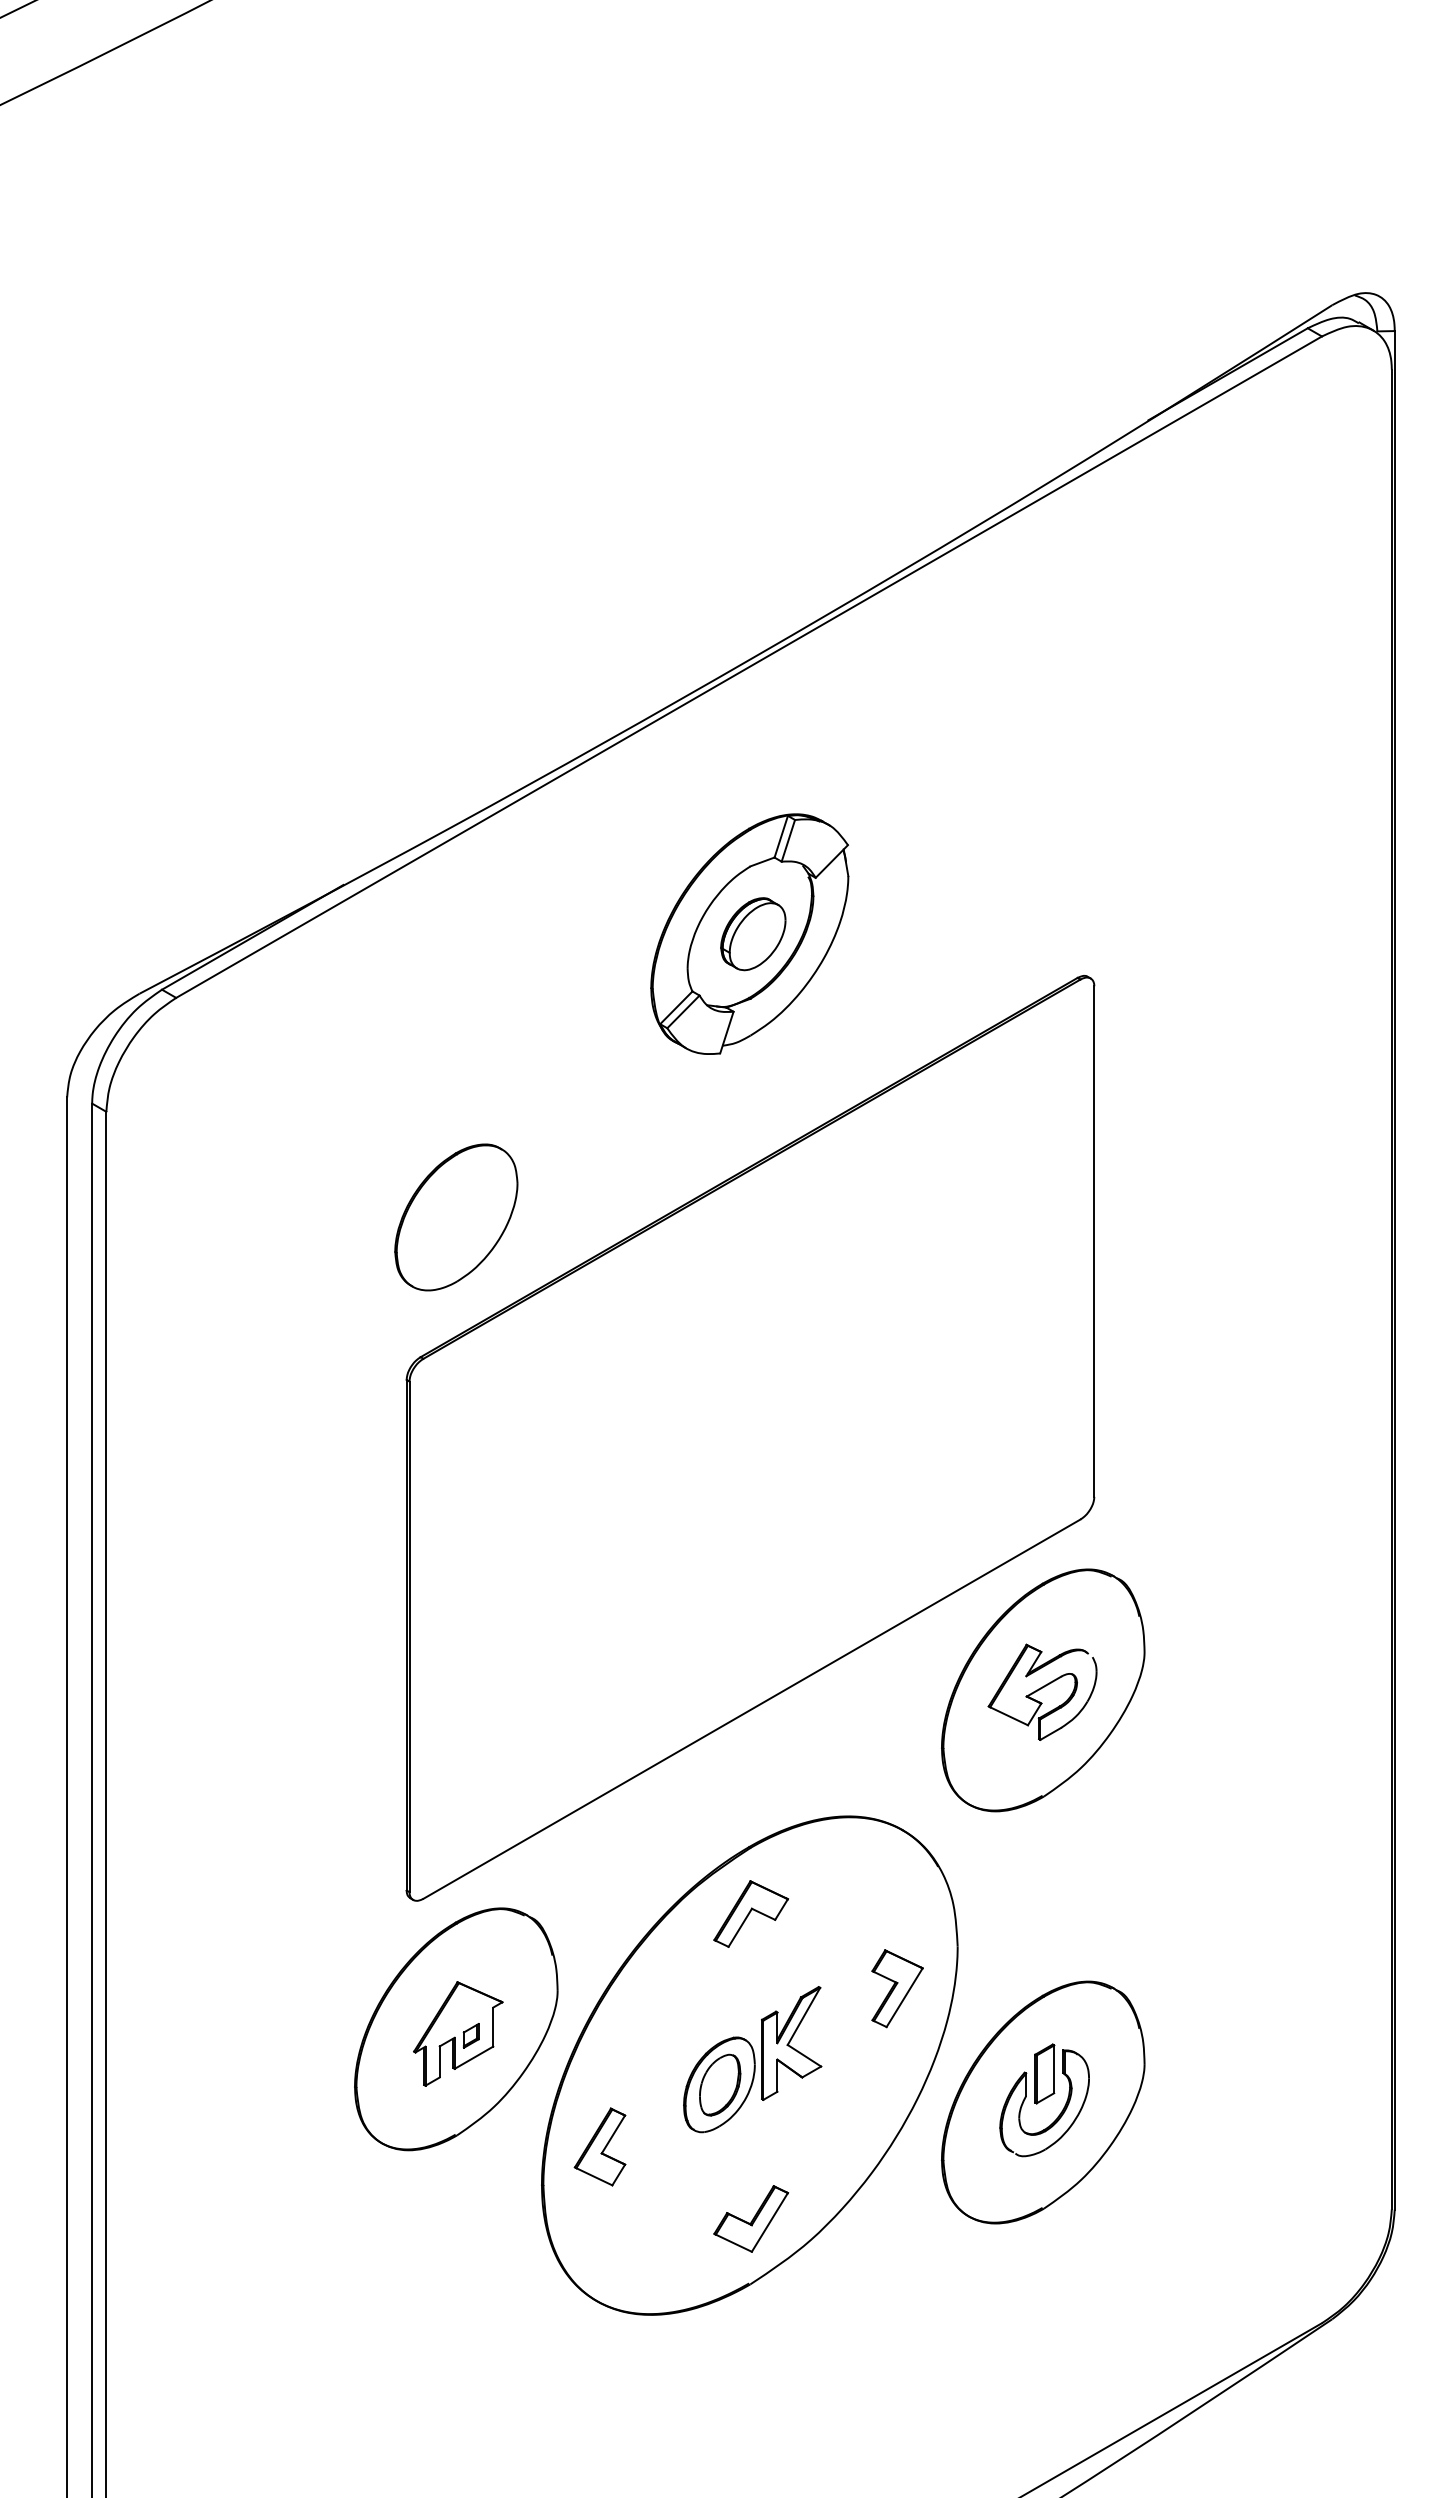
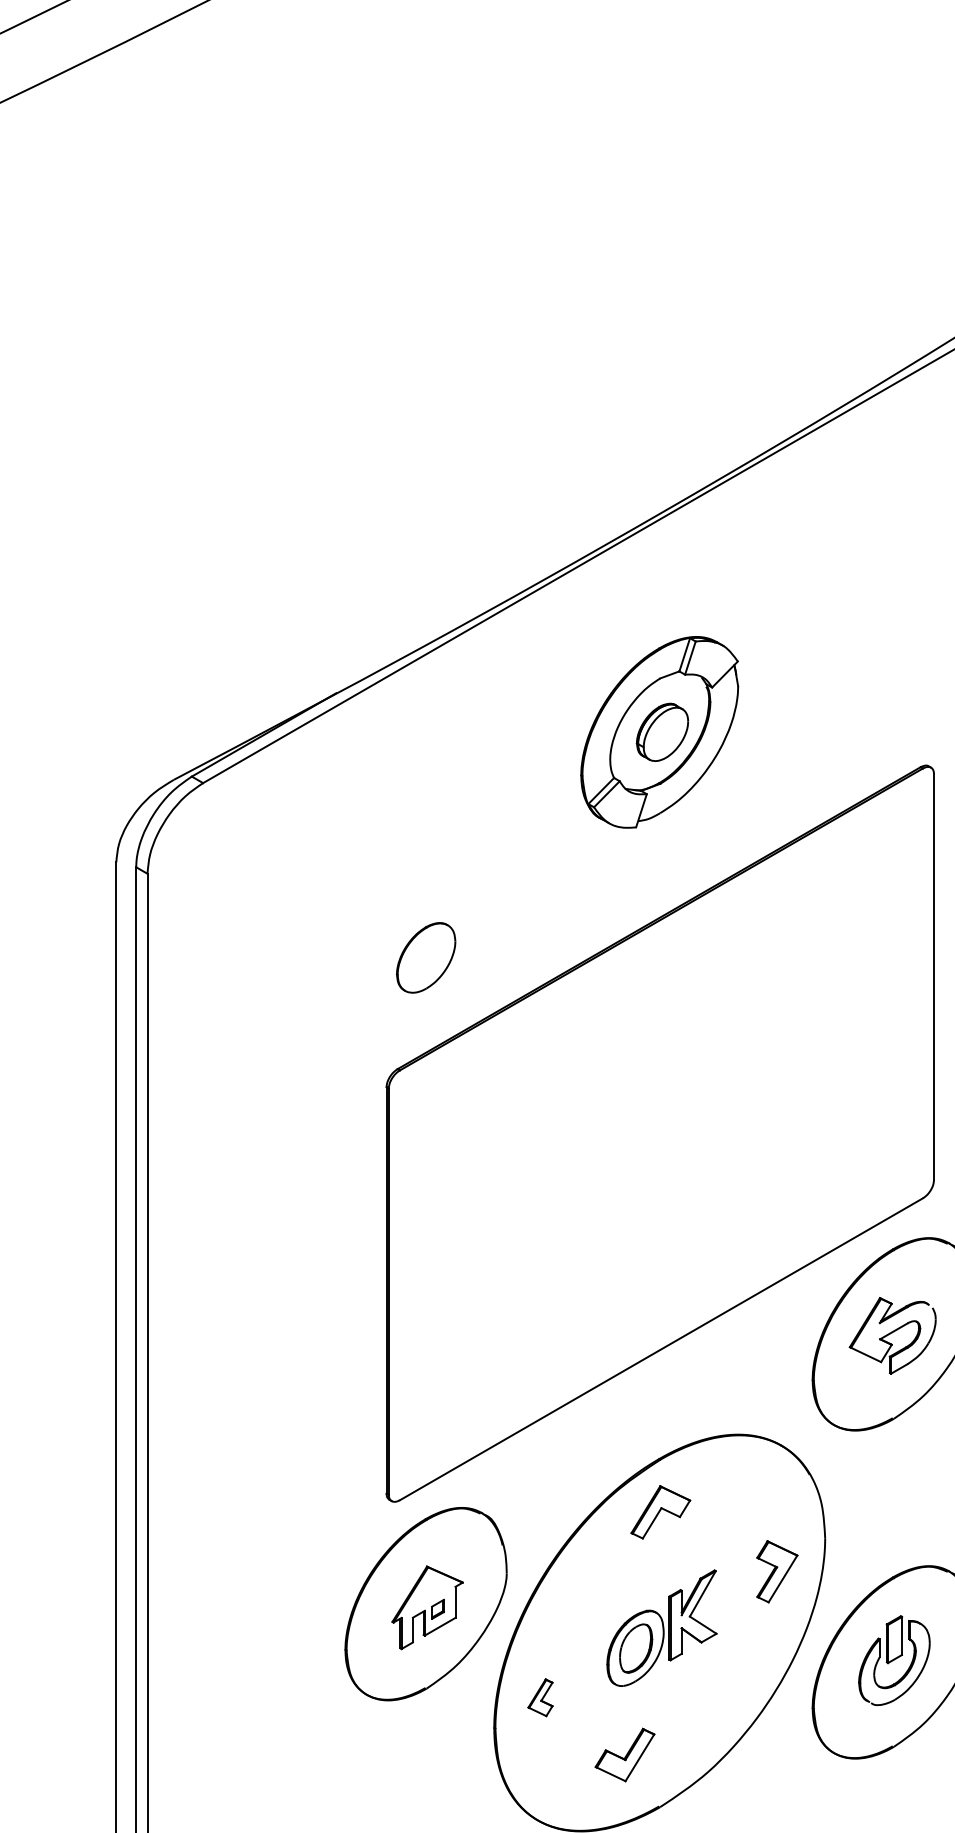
part: (456, 1217) -> (426, 957), size x0.6
part: (599, 2146) -> (540, 1697), size x0.6
part: (751, 2218) -> (625, 1754), moved

